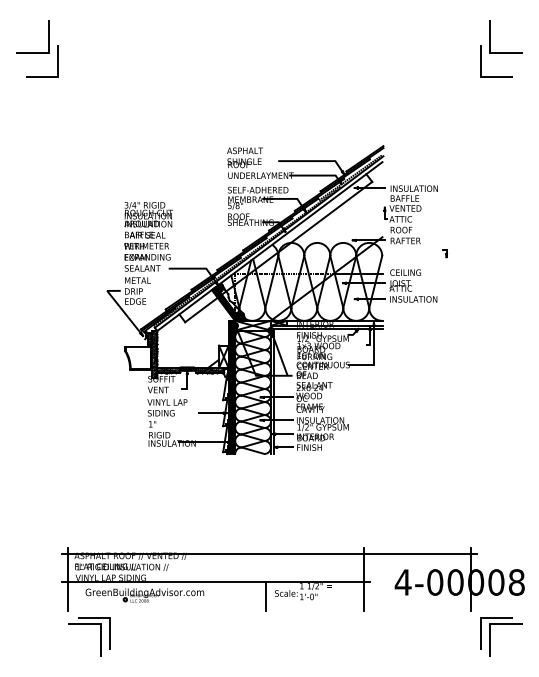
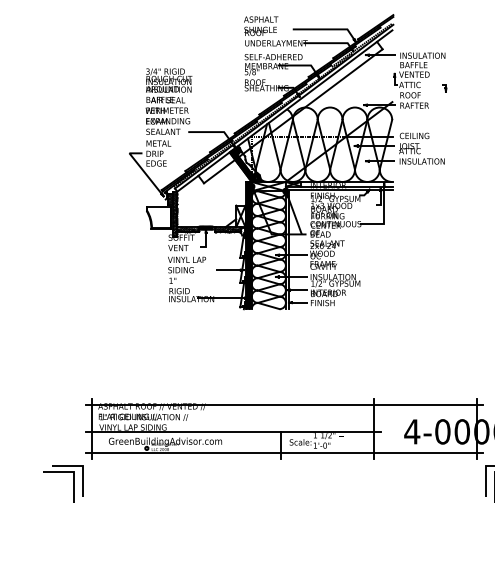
part: (444, 253) -> (444, 88), moved
line: (269, 604) -> (284, 452), added
part: (100, 636) -> (73, 483), moved

